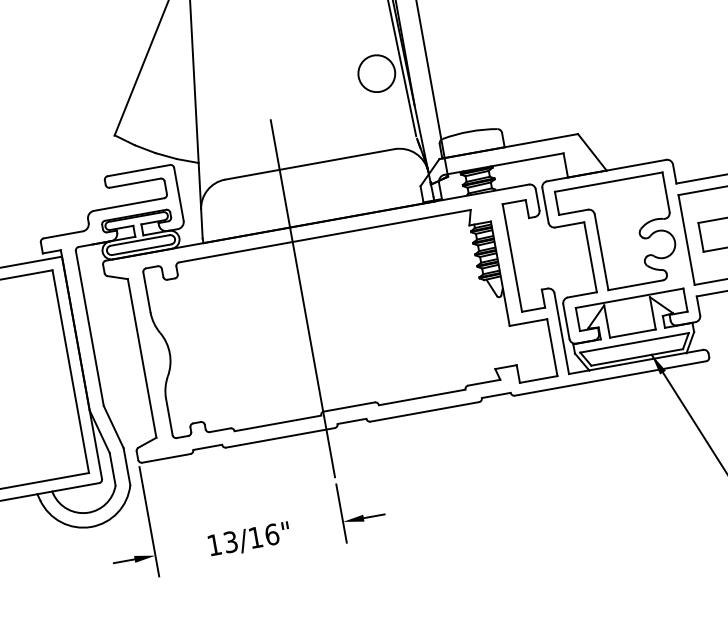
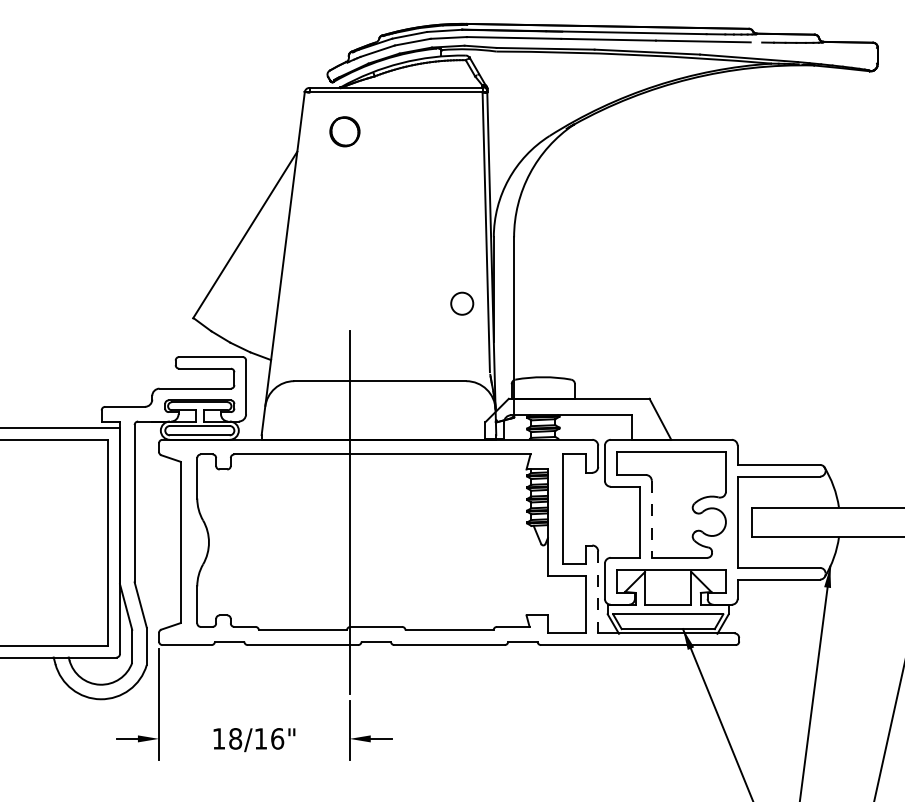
circle: (376, 73) -> (461, 303), size x0.6
line: (601, 252) -> (651, 519), solid -> dashed
line: (562, 333) -> (598, 592), solid -> dashed
text: (230, 541) -> (235, 738), 13/16" -> 18/16"

